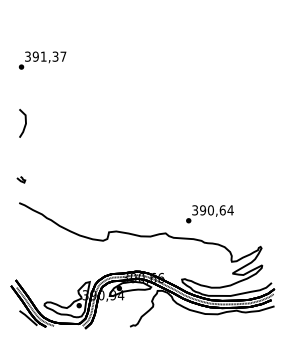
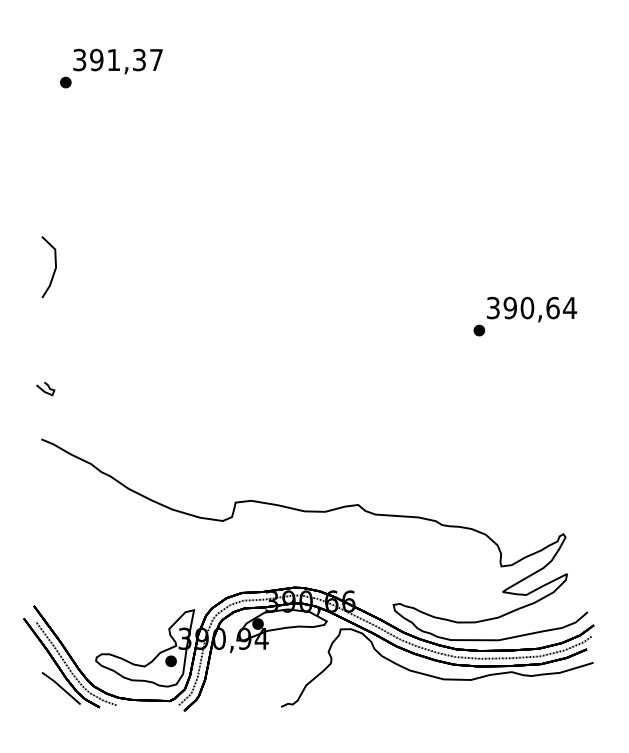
text: (42, 60) -> (111, 68), moved
text: (209, 214) -> (524, 317), moved

